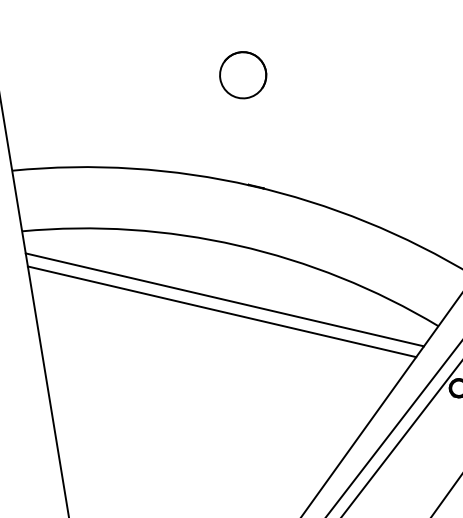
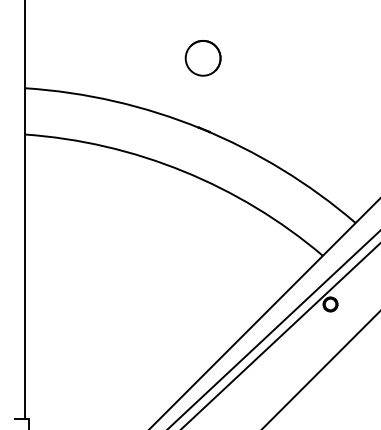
part: (242, 75) -> (202, 58), moved
line: (224, 300) -> (166, 210), removed
line: (221, 311) -> (163, 218), removed

